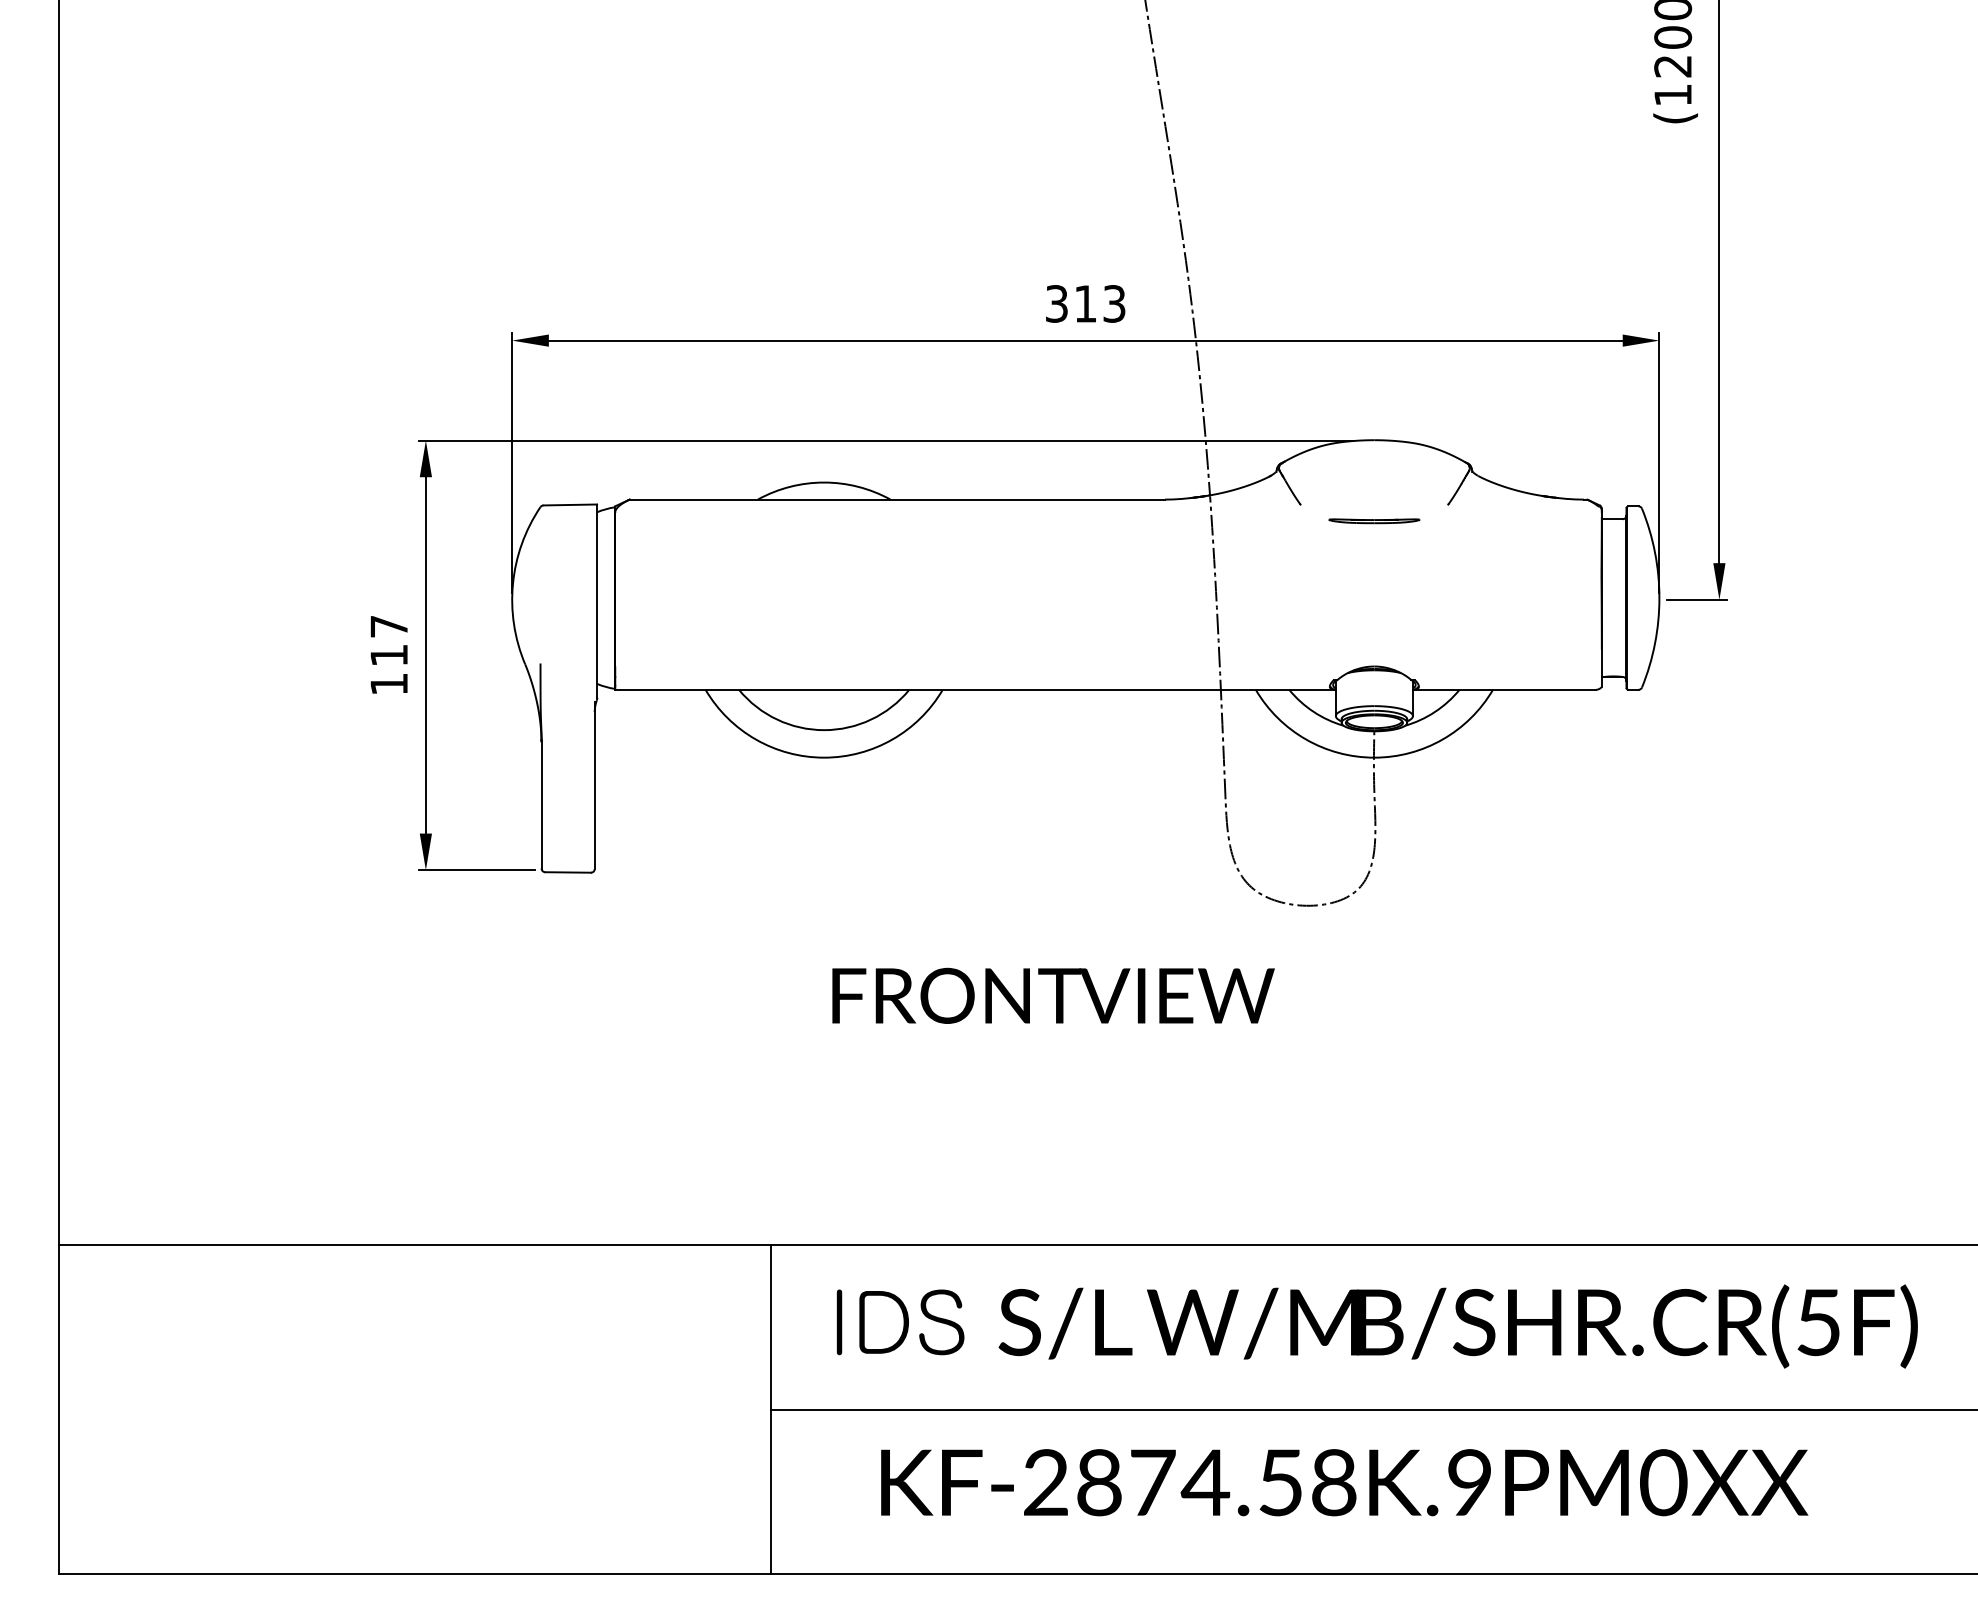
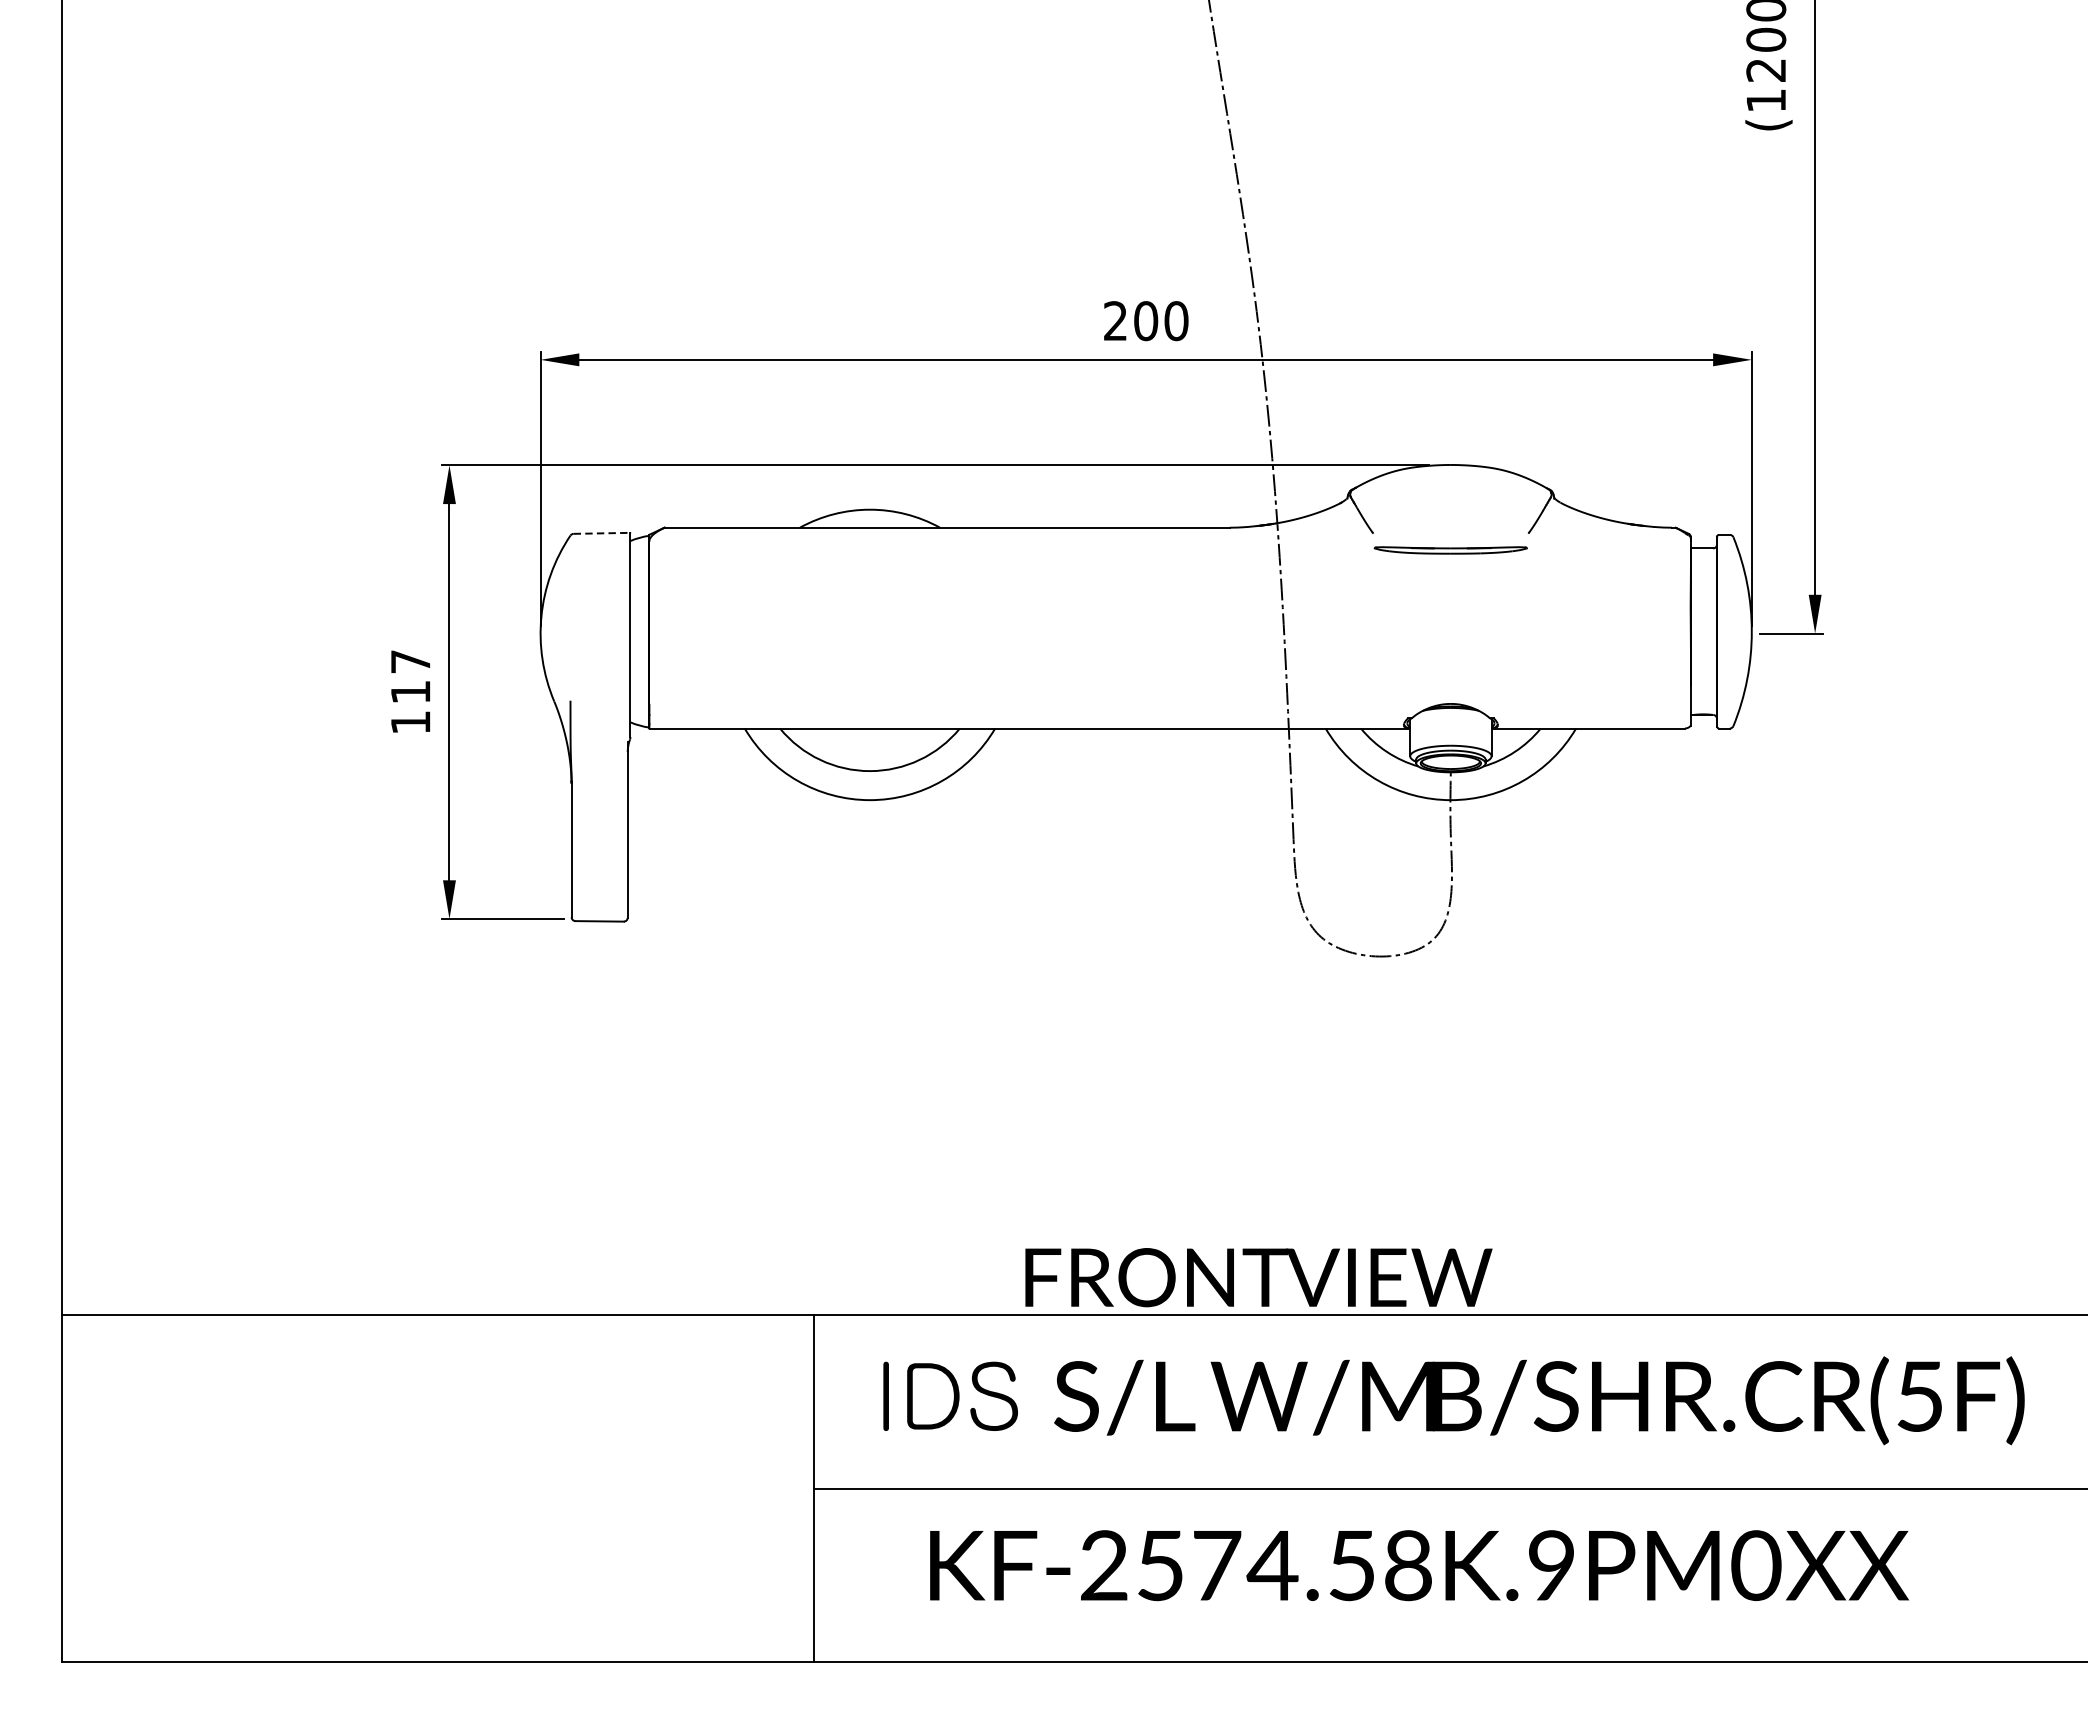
text: (1085, 303) -> (1145, 320), 313 -> 200
line: (570, 504) -> (602, 532), solid -> dashed
part: (1374, 521) -> (1451, 550), size x1.6
text: (1053, 995) -> (1258, 1277), moved
text: (1099, 1482) -> (1160, 1565), KF-2874.58K.9PM0XX -> KF-2574.58K.9PM0XX

